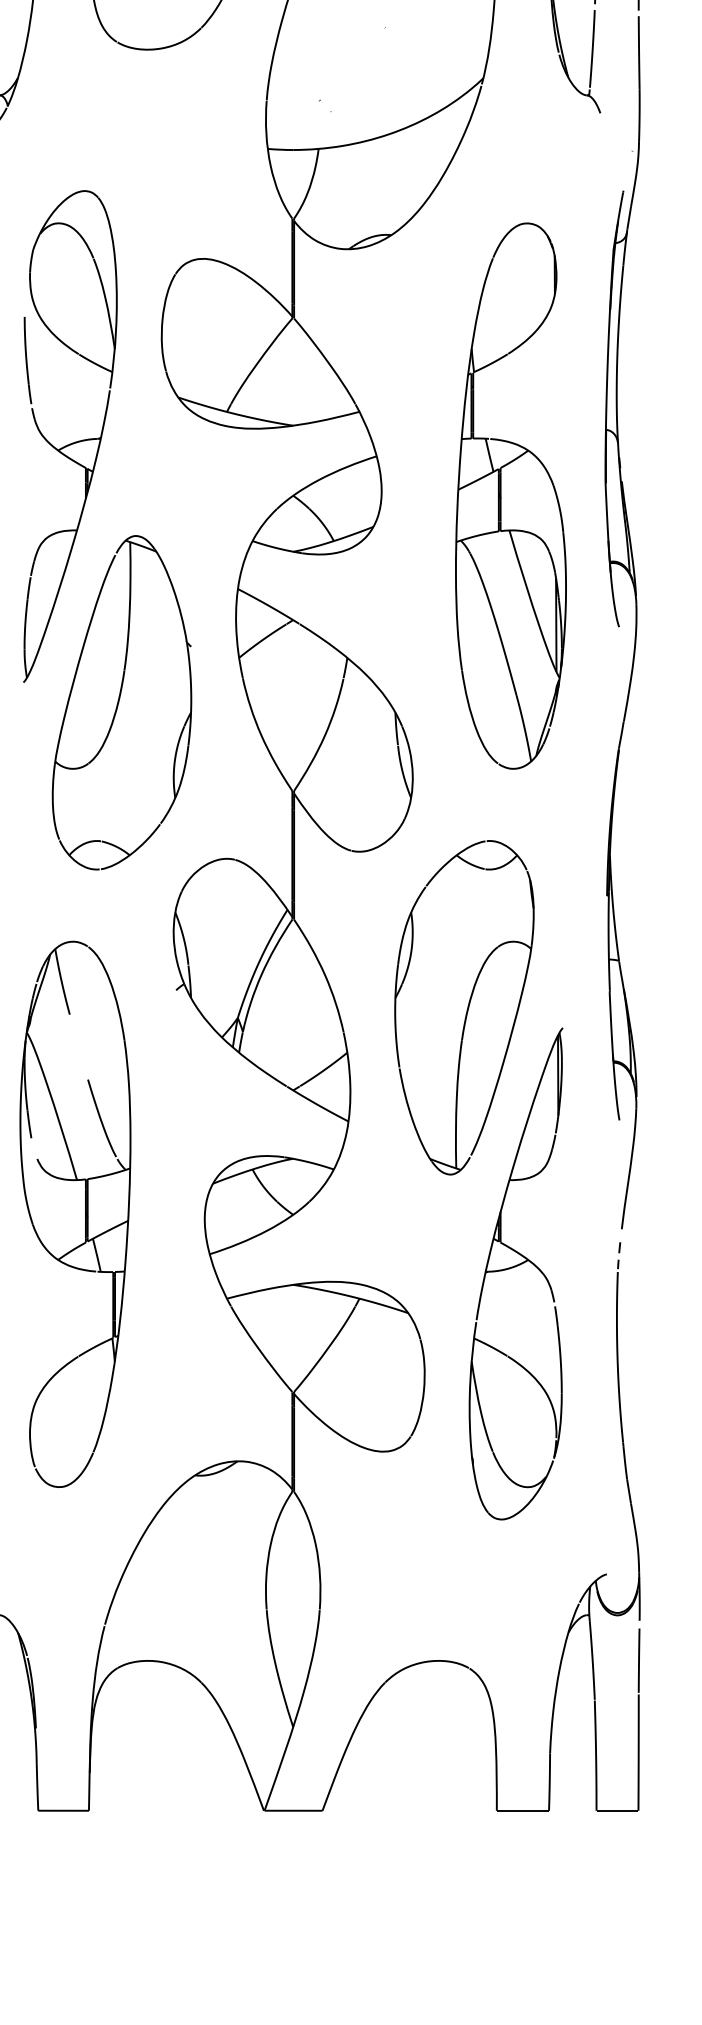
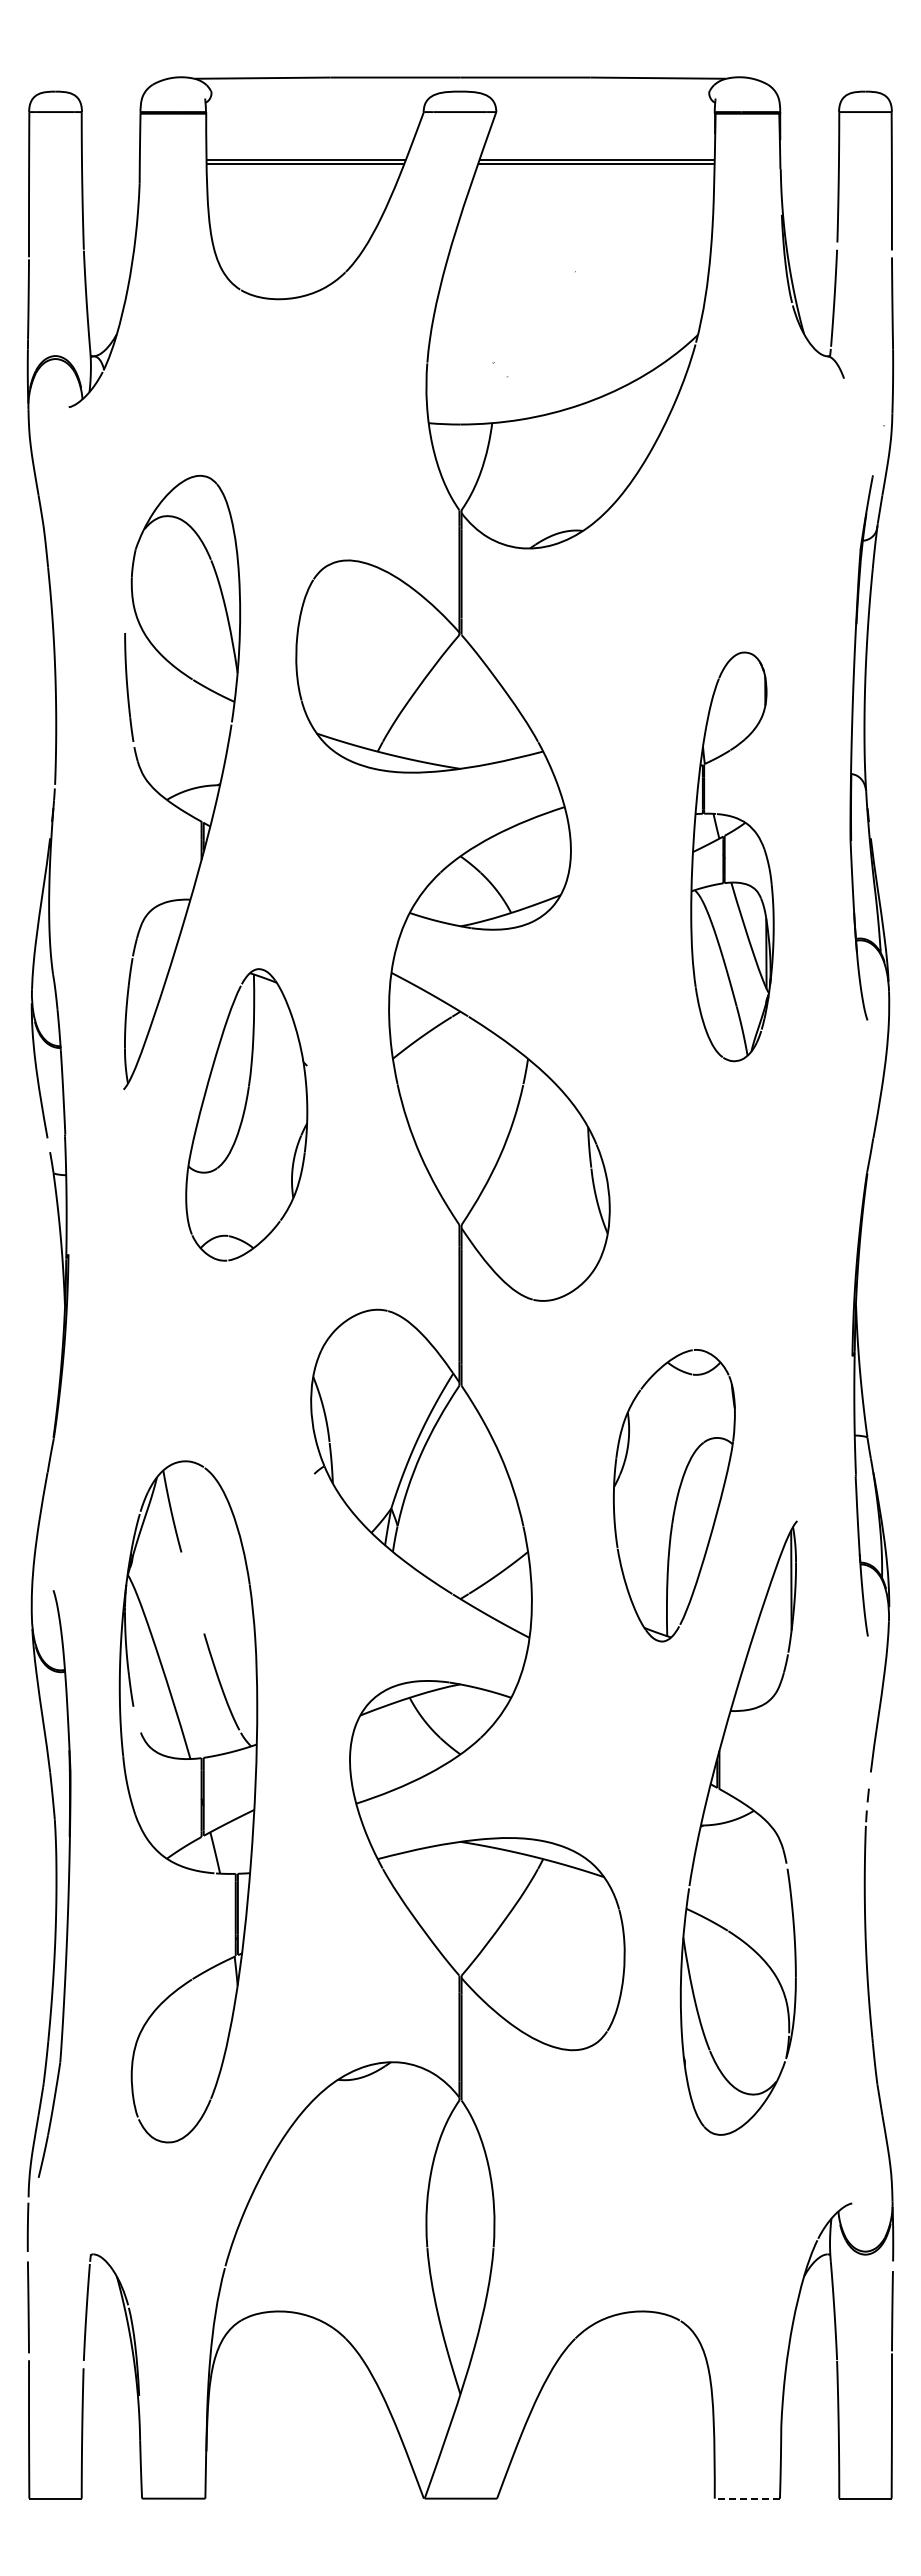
part: (511, 495) -> (732, 856), size x0.6
part: (121, 702) -> (246, 1114), size x0.7
part: (464, 1007) -> (674, 1495), size x0.7
part: (75, 1214) -> (188, 1801), moved
line: (523, 1810) -> (747, 2498), solid -> dashed

